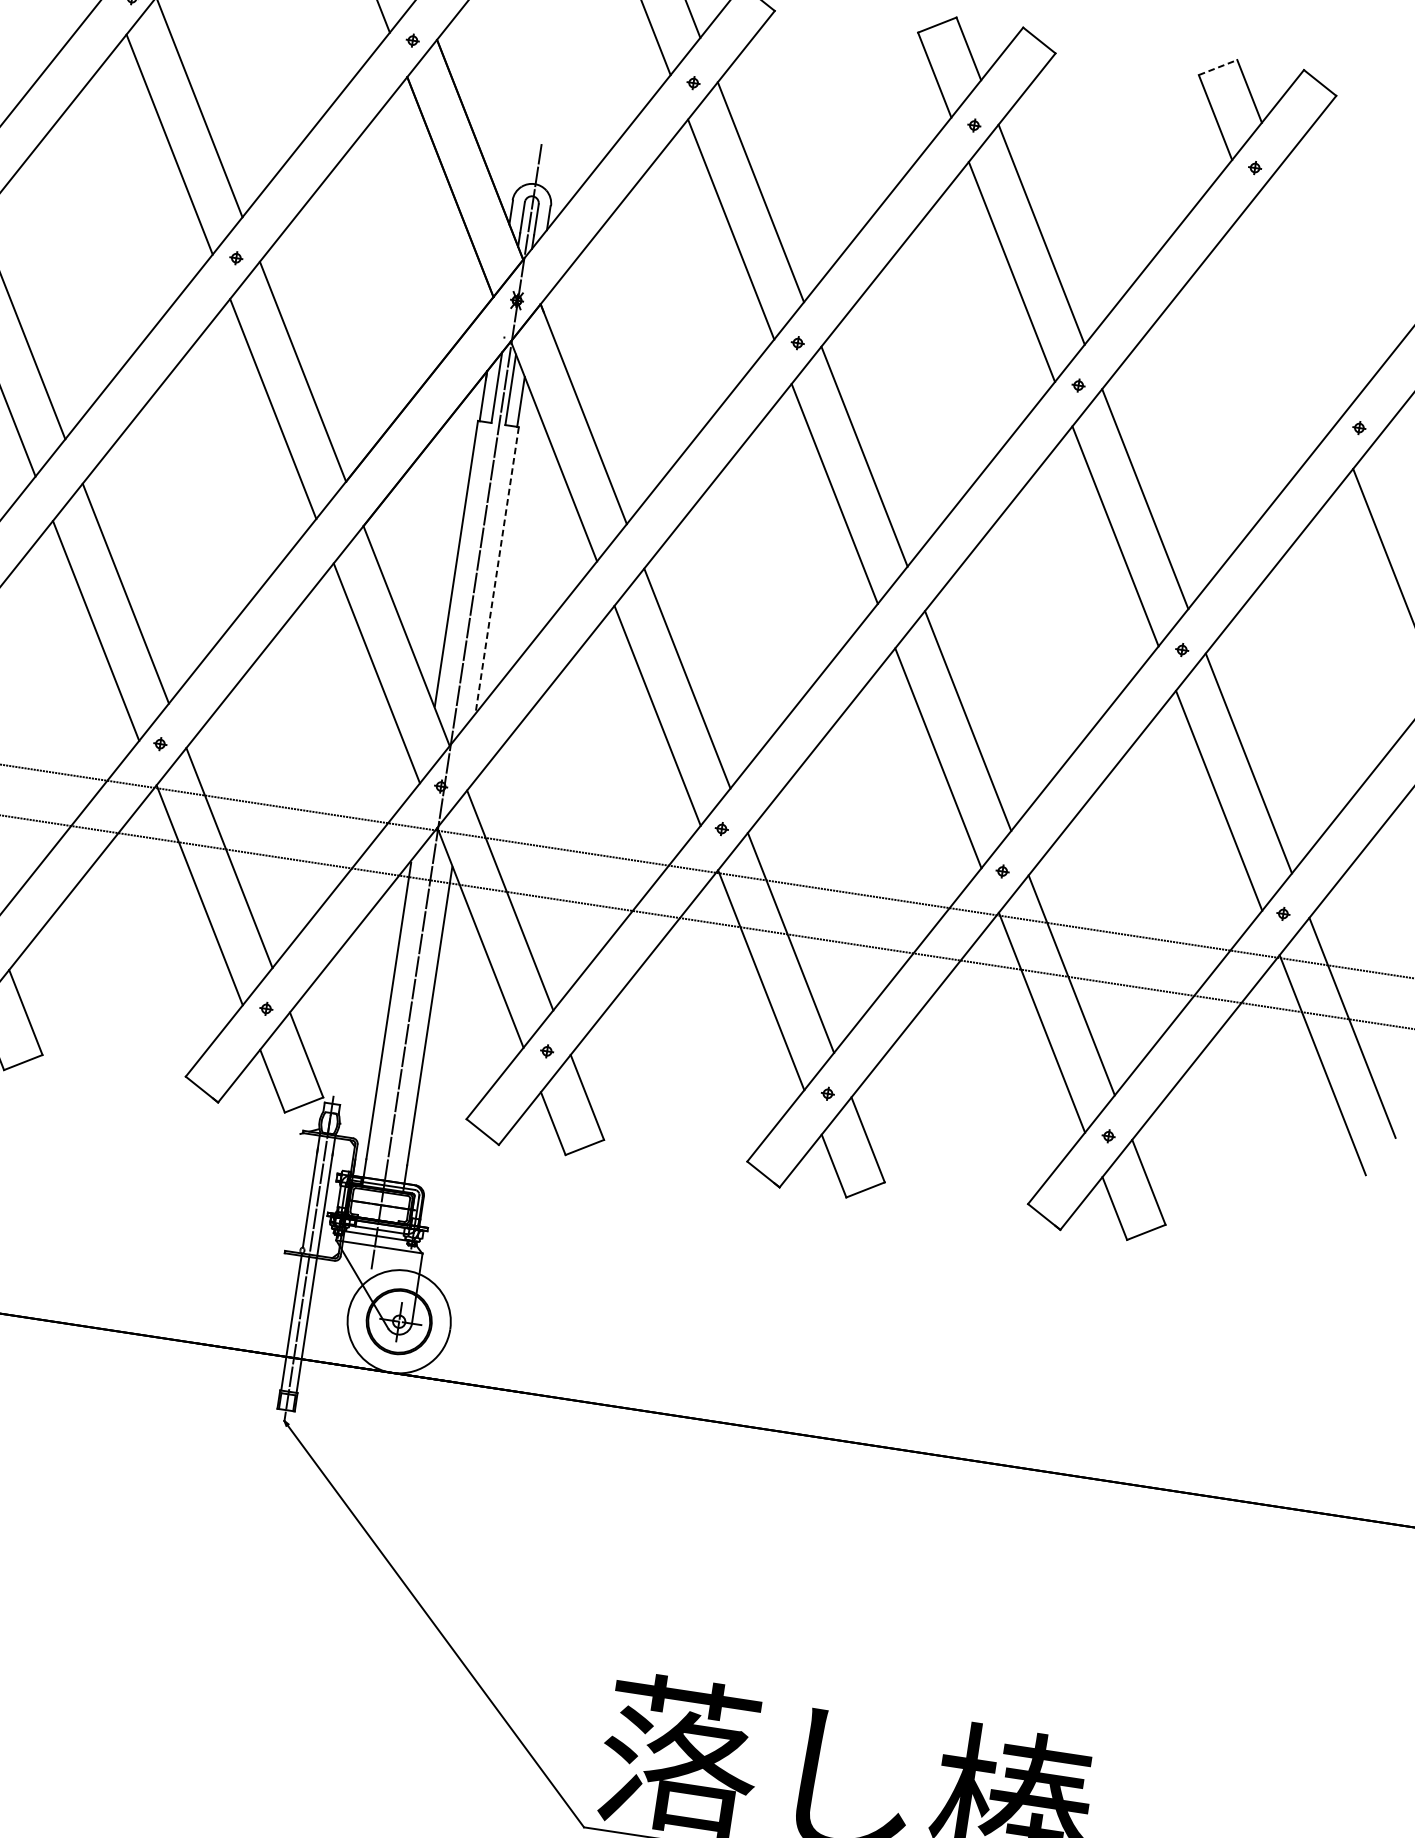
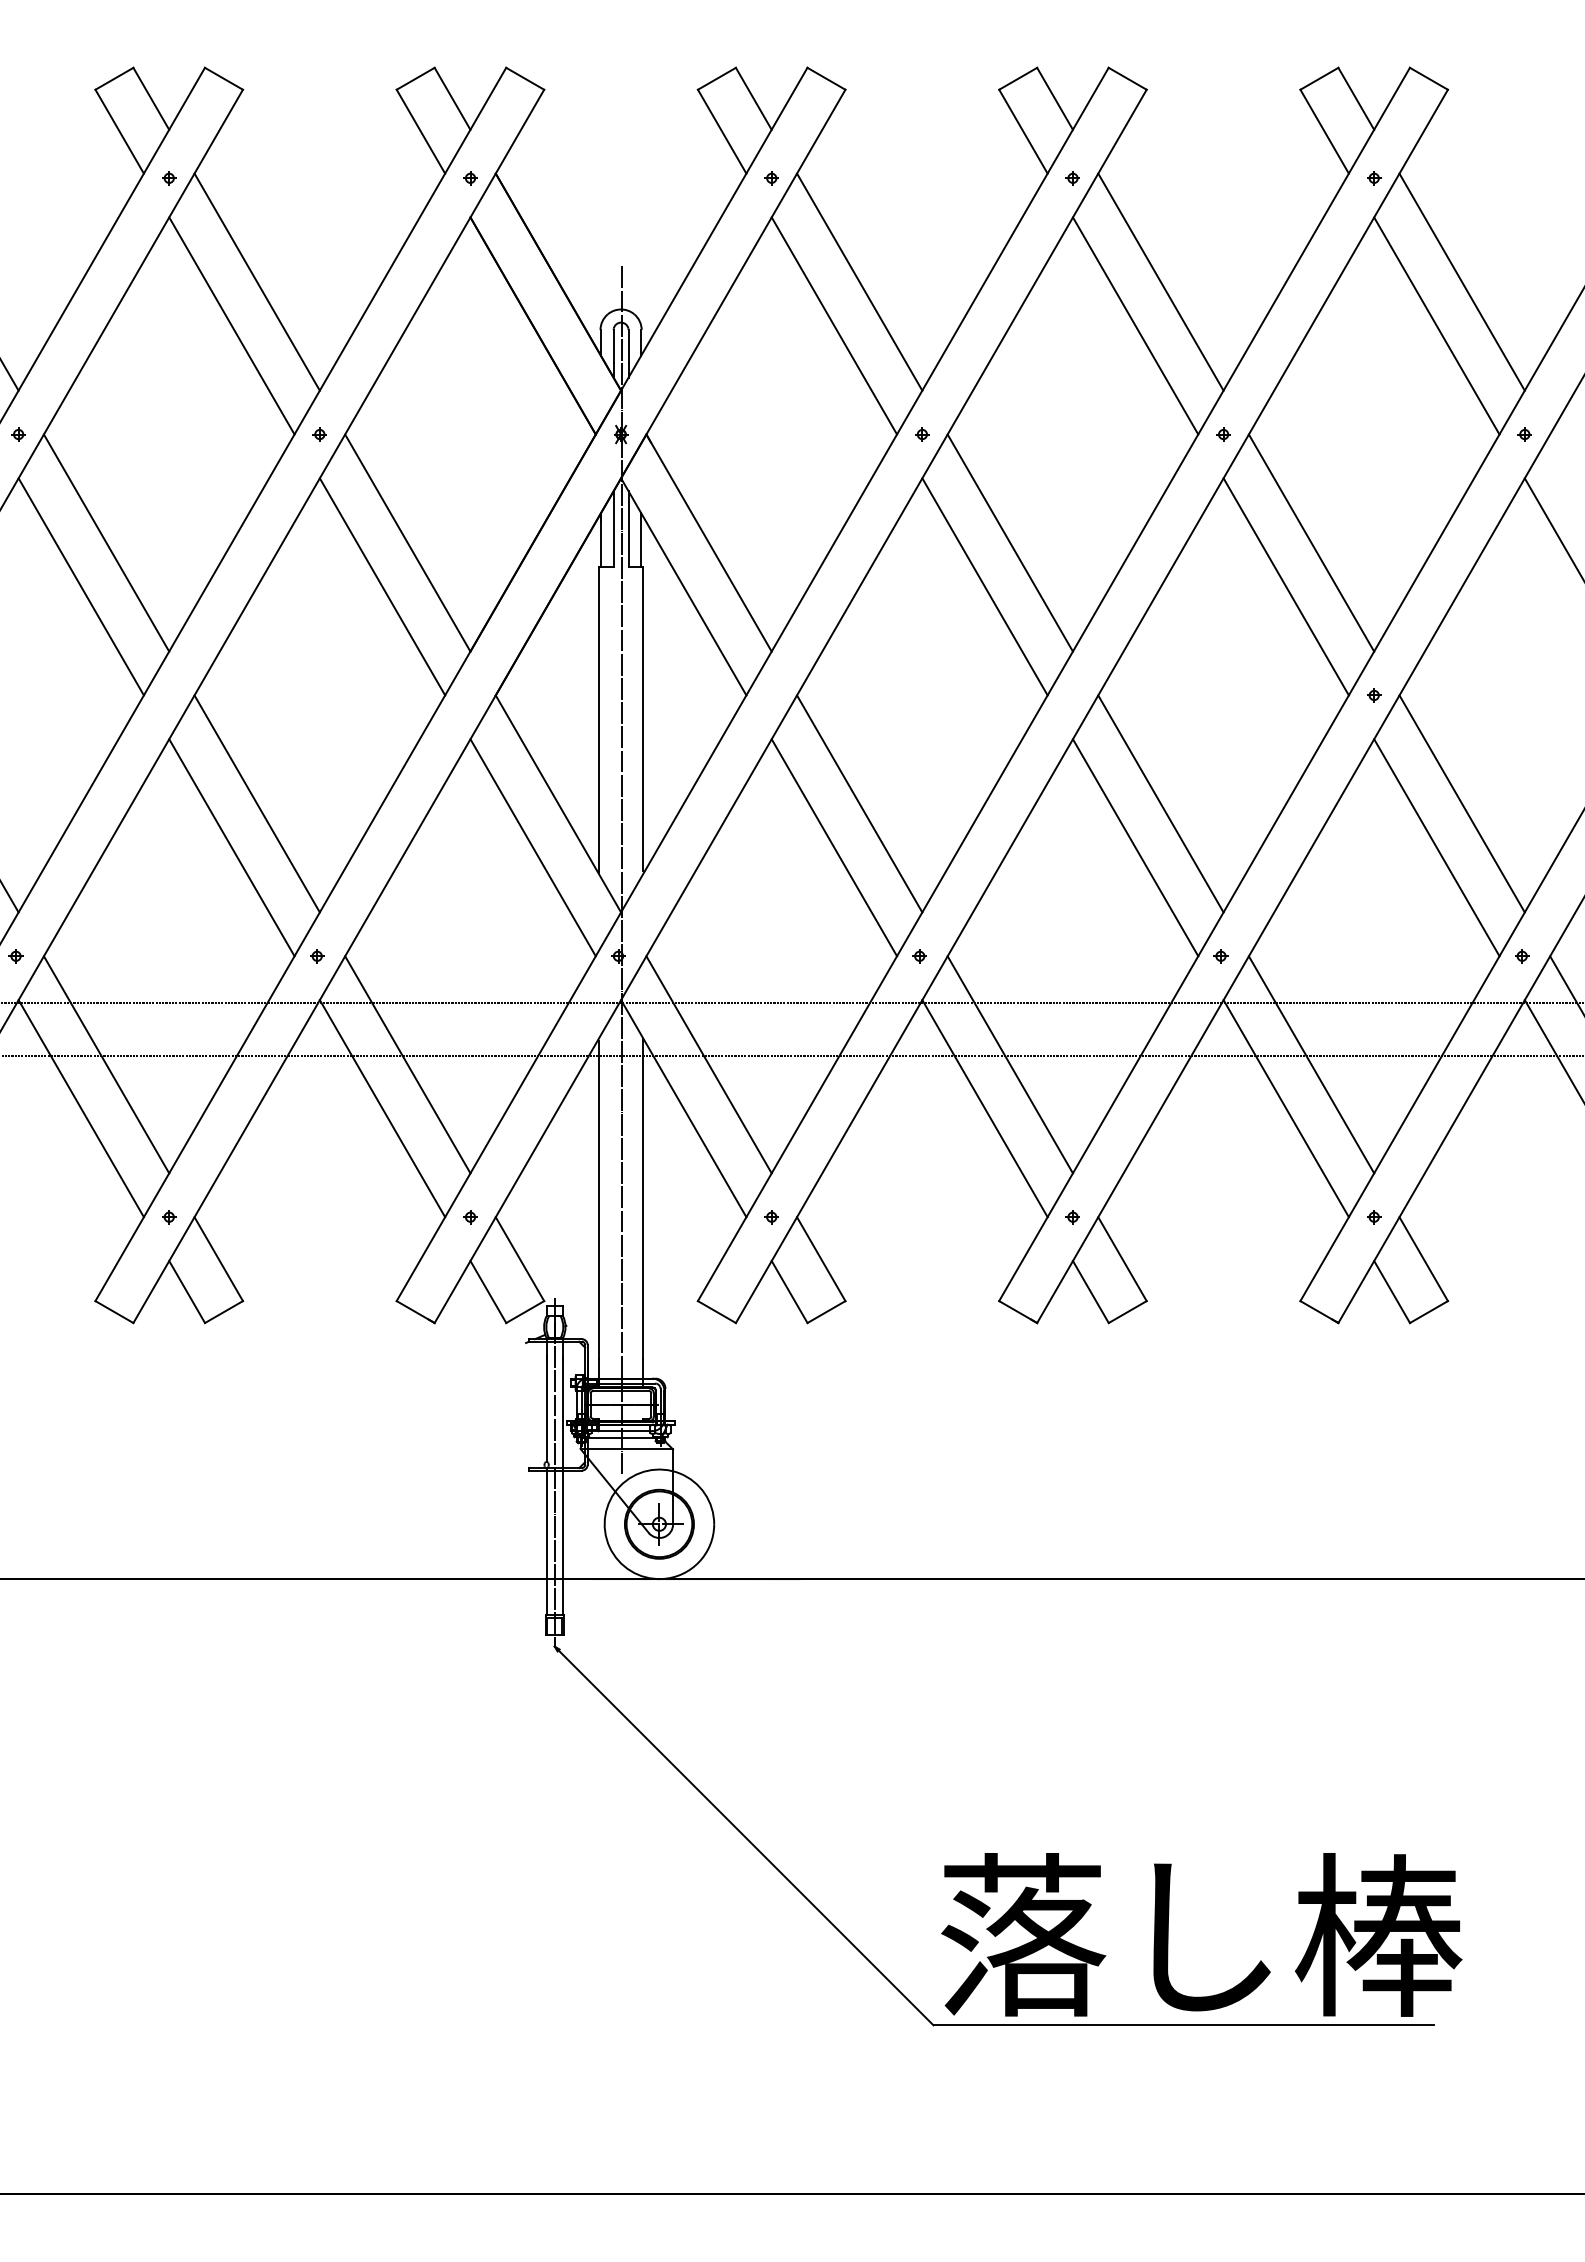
line: (1218, 67) -> (1319, 78), dashed -> solid
line: (1321, 276) -> (1461, 281), added
line: (1292, 313) -> (1436, 325), added
line: (497, 568) -> (643, 718), dashed -> solid

